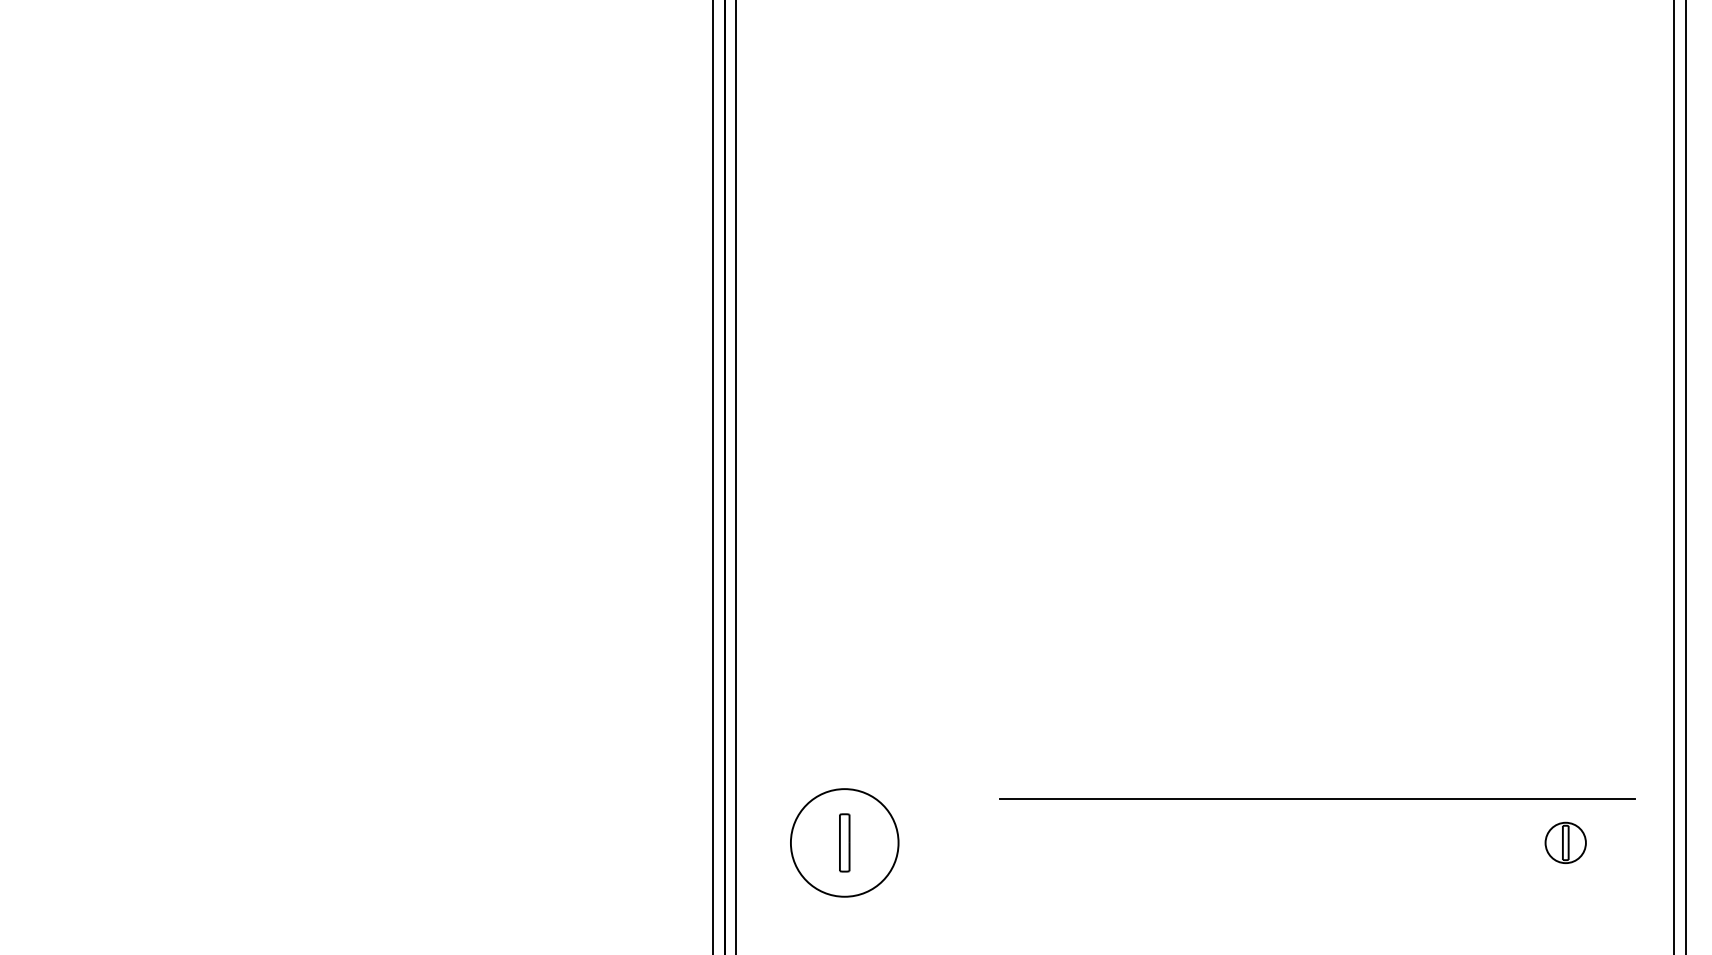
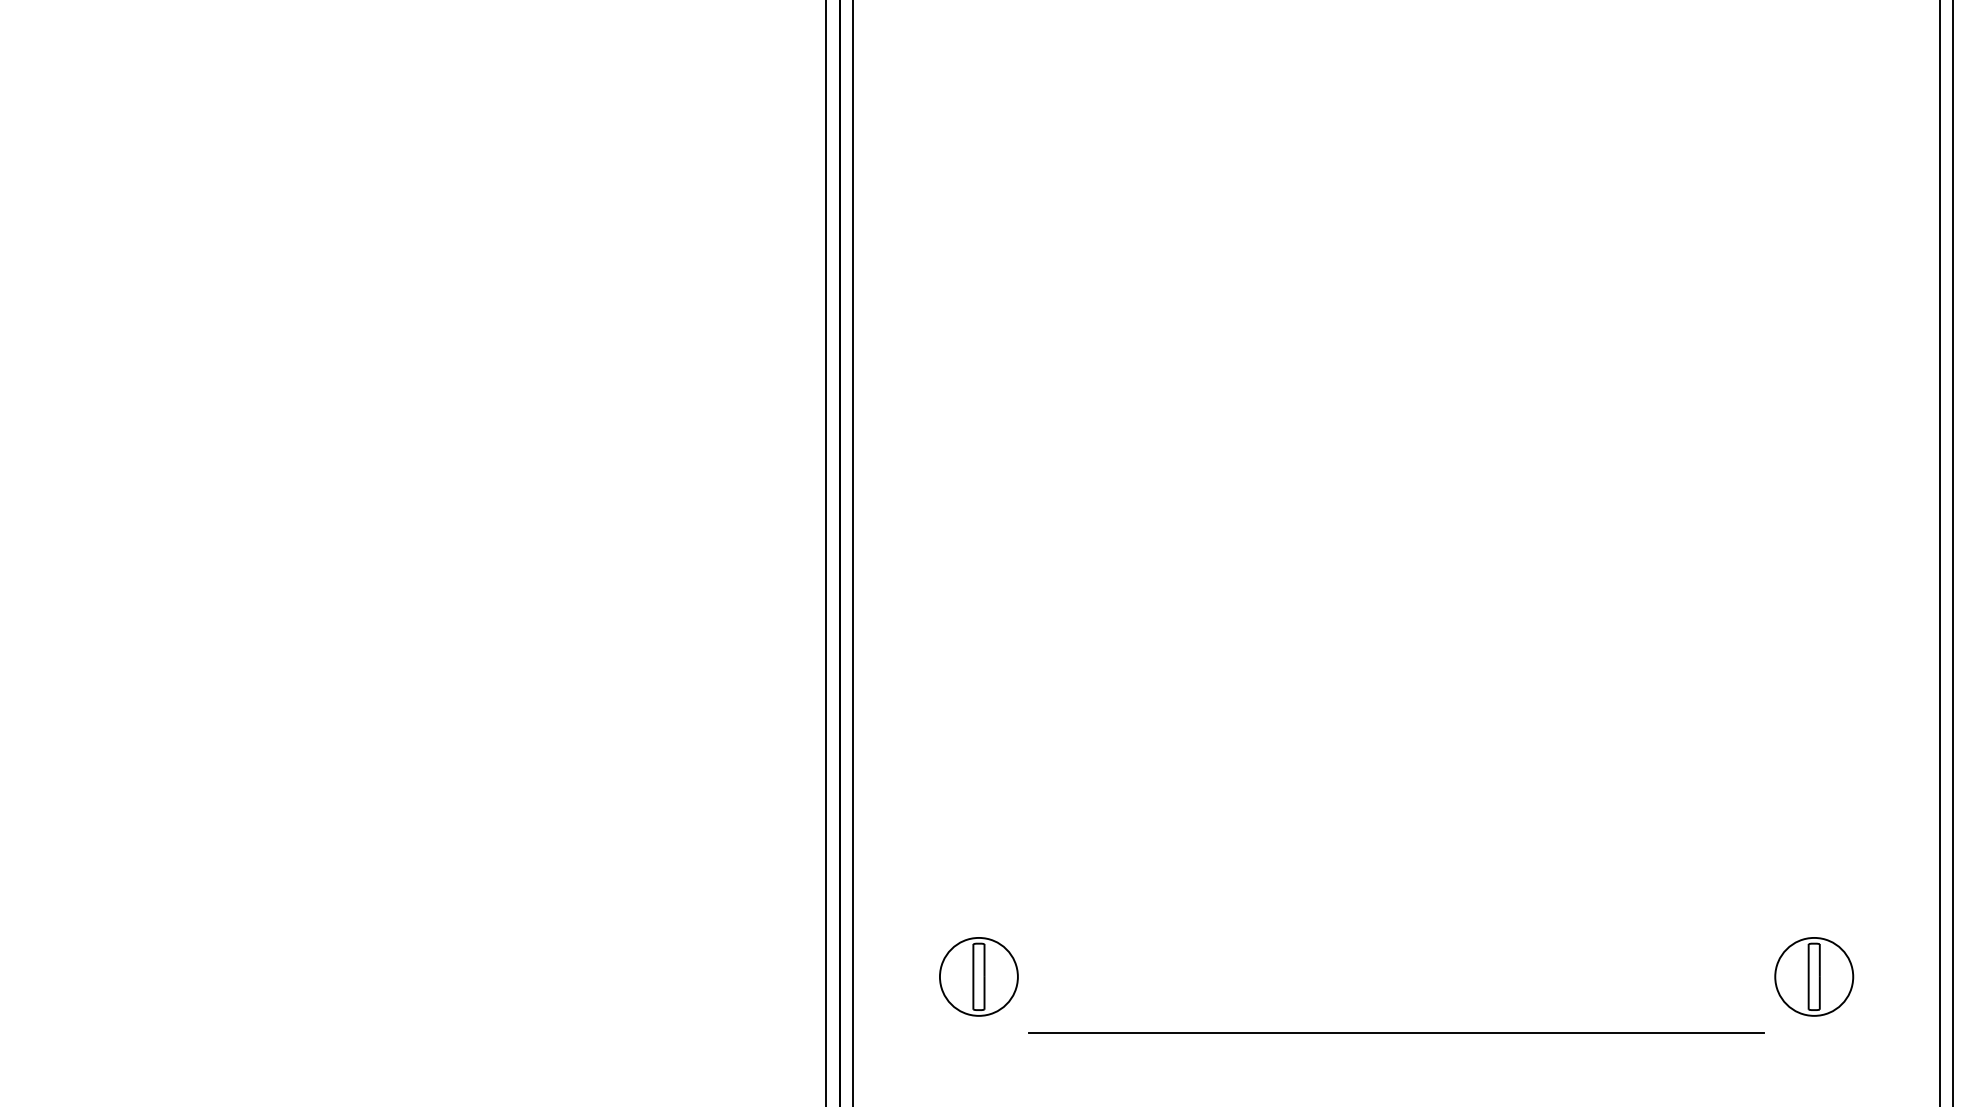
line: (1317, 798) -> (1396, 1032), moved
circle: (844, 842) -> (978, 976), size x0.62
part: (1565, 842) -> (1814, 976), size x1.67

